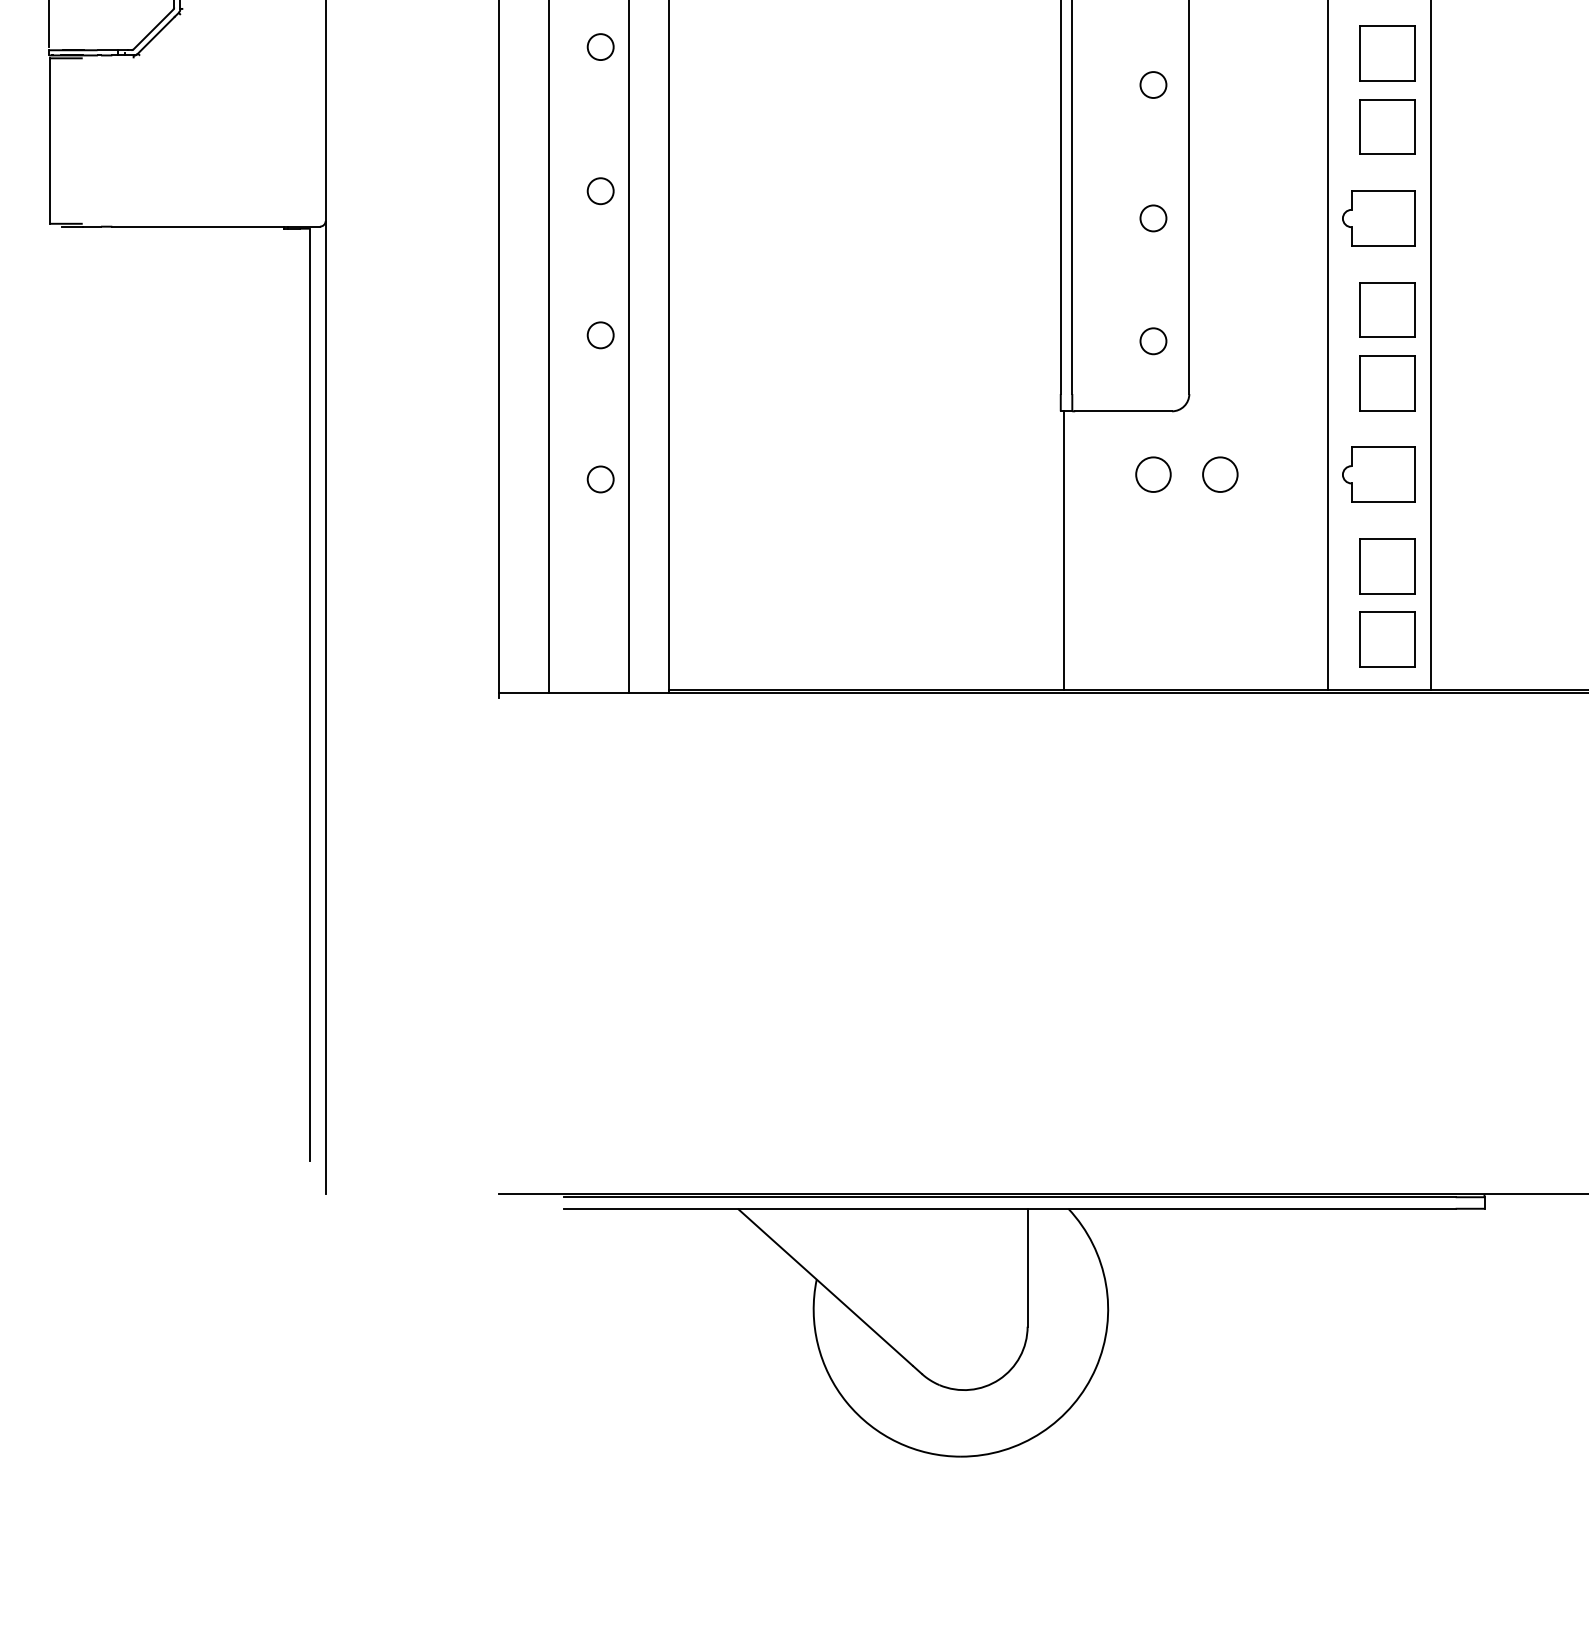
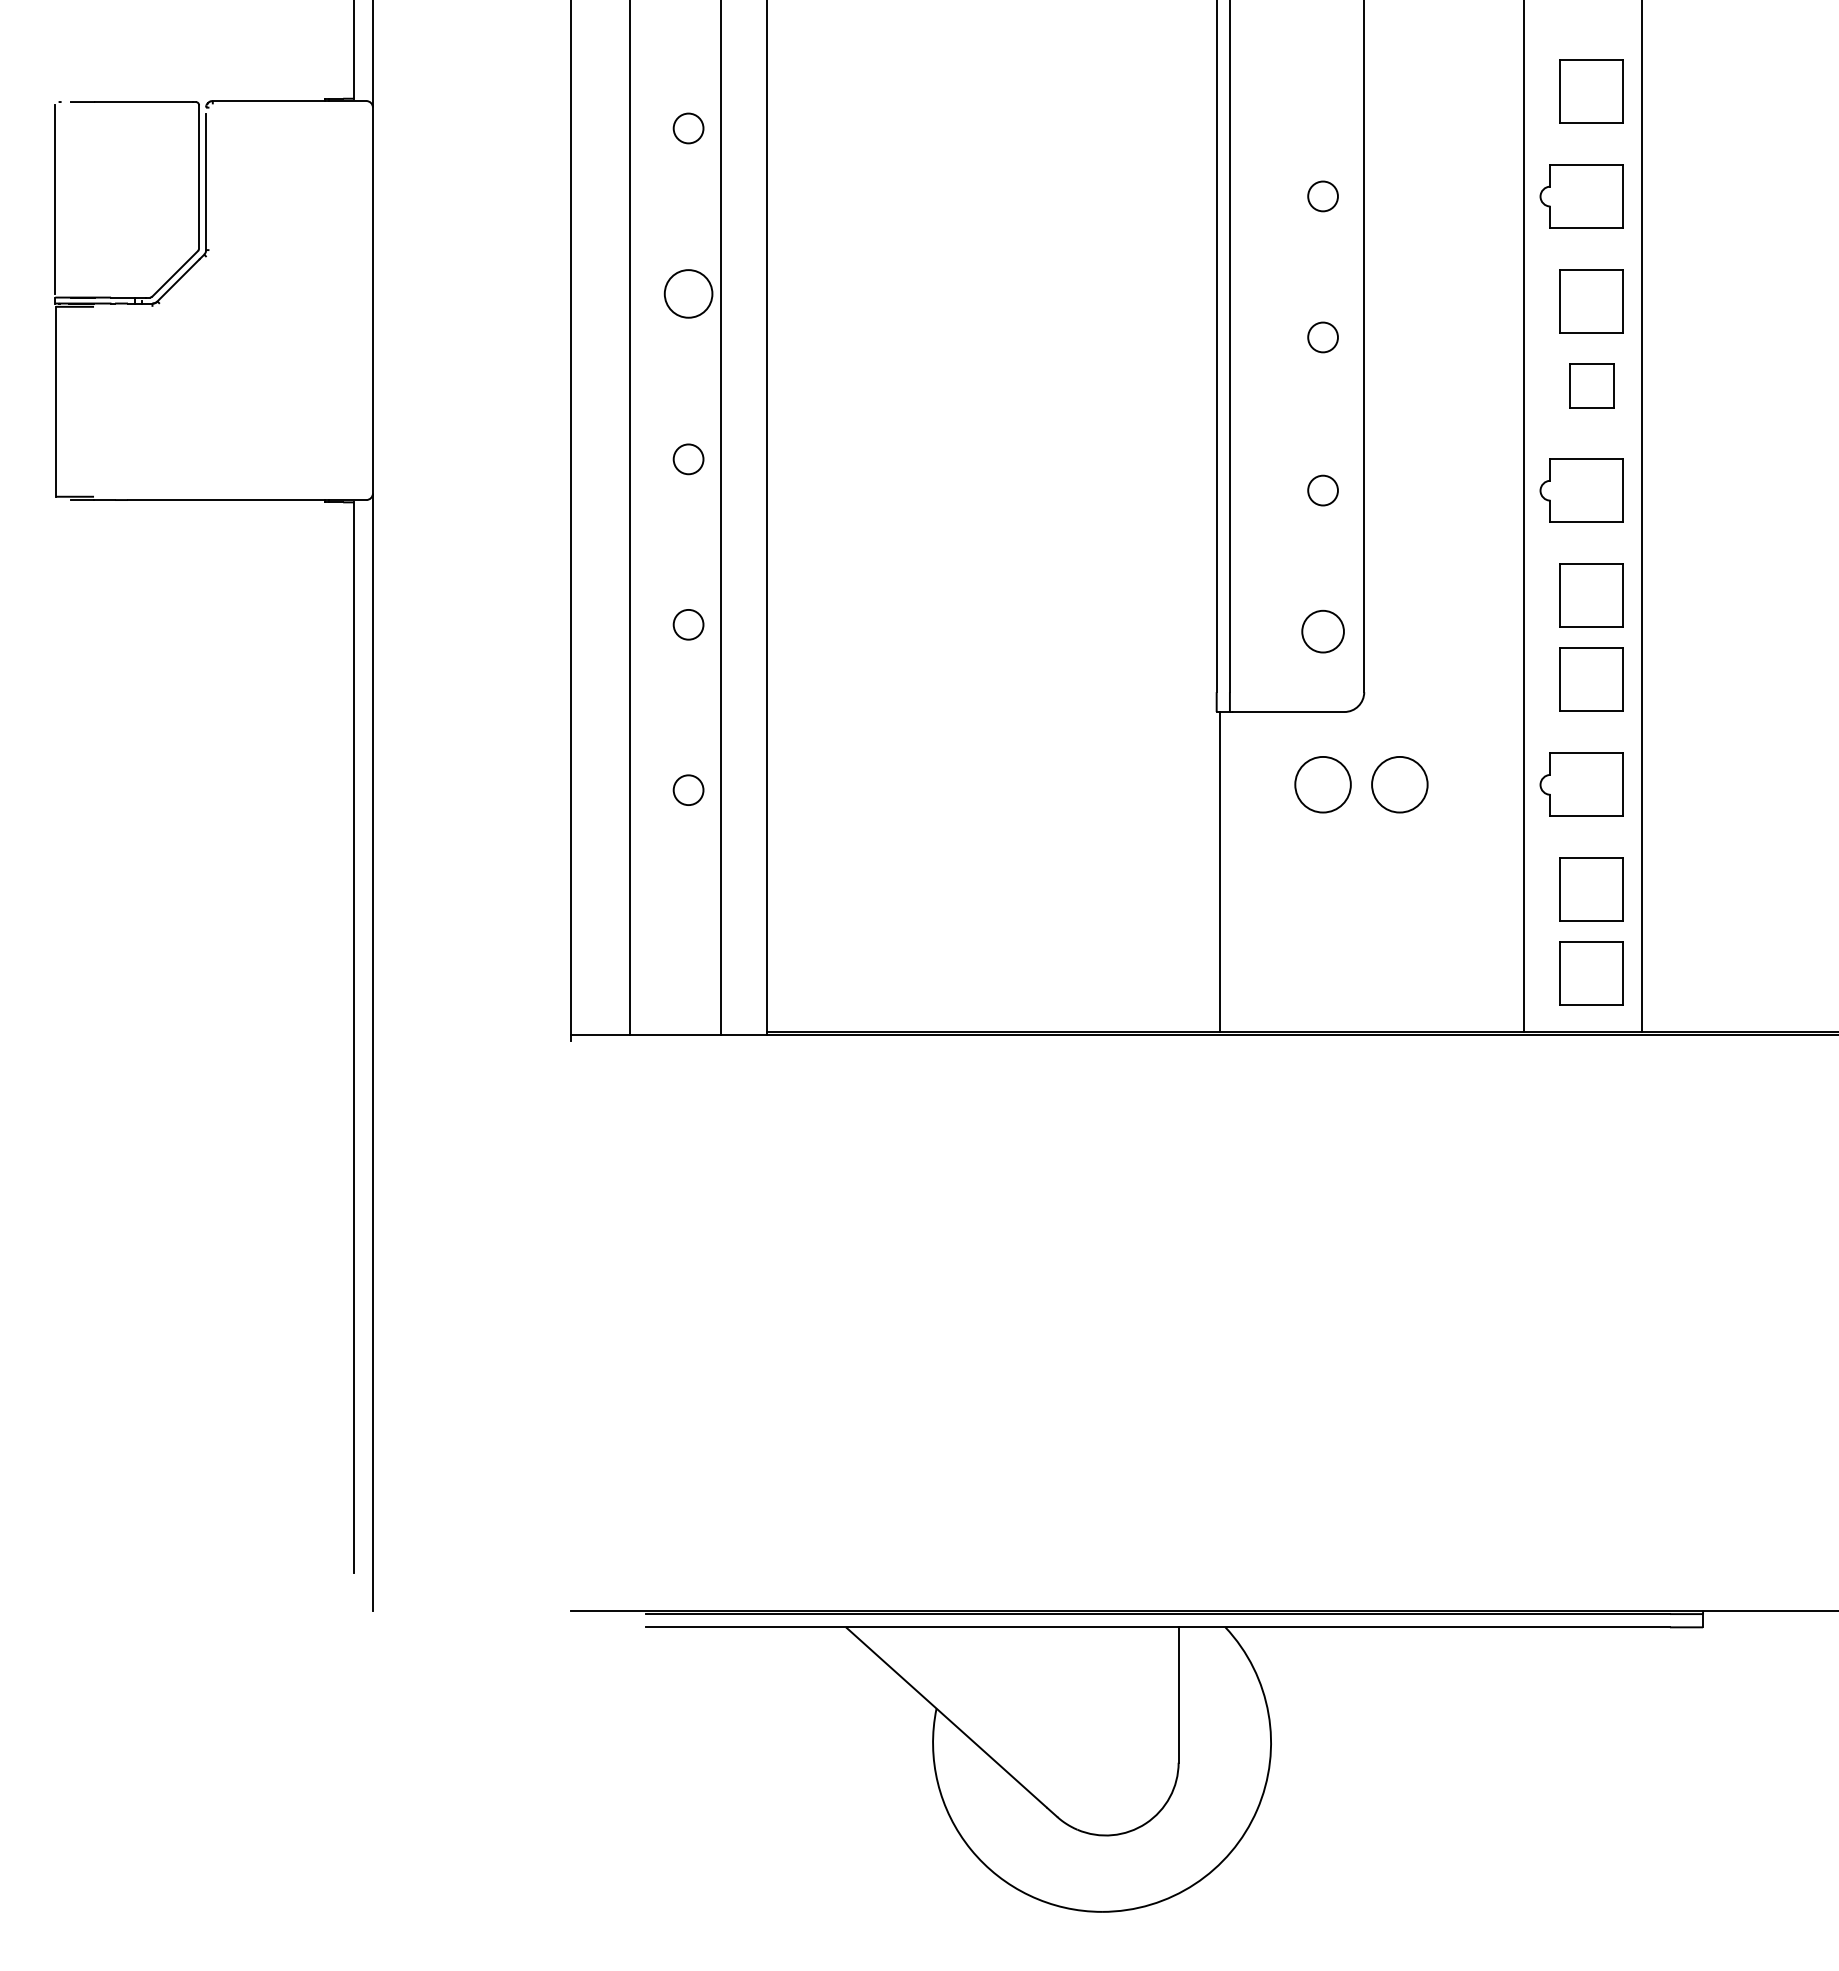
circle: (600, 46) -> (688, 293), size x1.6
part: (1387, 126) -> (1591, 385), size x0.7
circle: (1152, 341) -> (1322, 631), size x1.4
circle: (1152, 474) -> (1322, 784), size x1.4
circle: (1220, 474) -> (1399, 784), size x1.4

